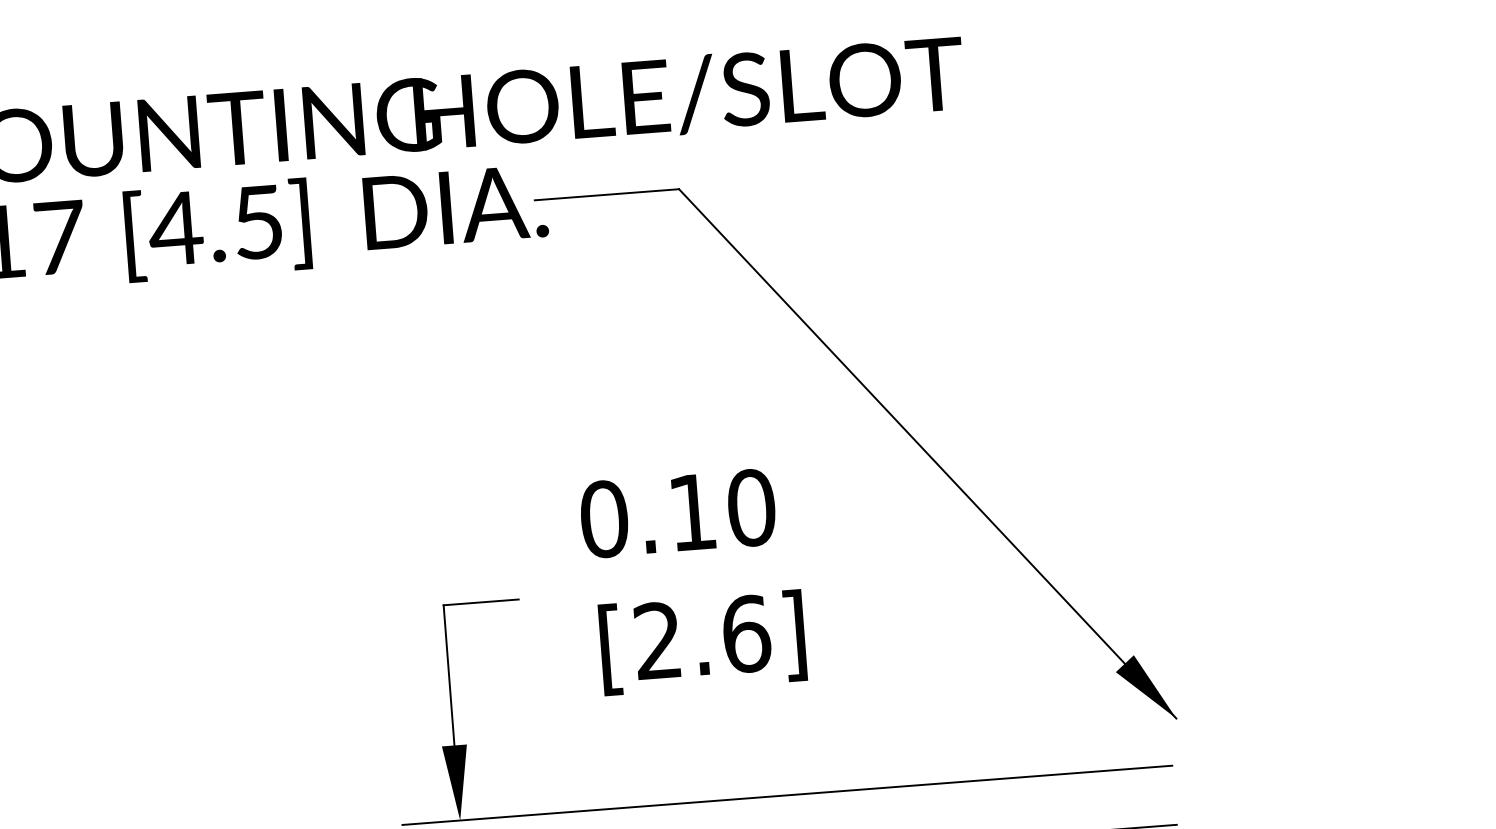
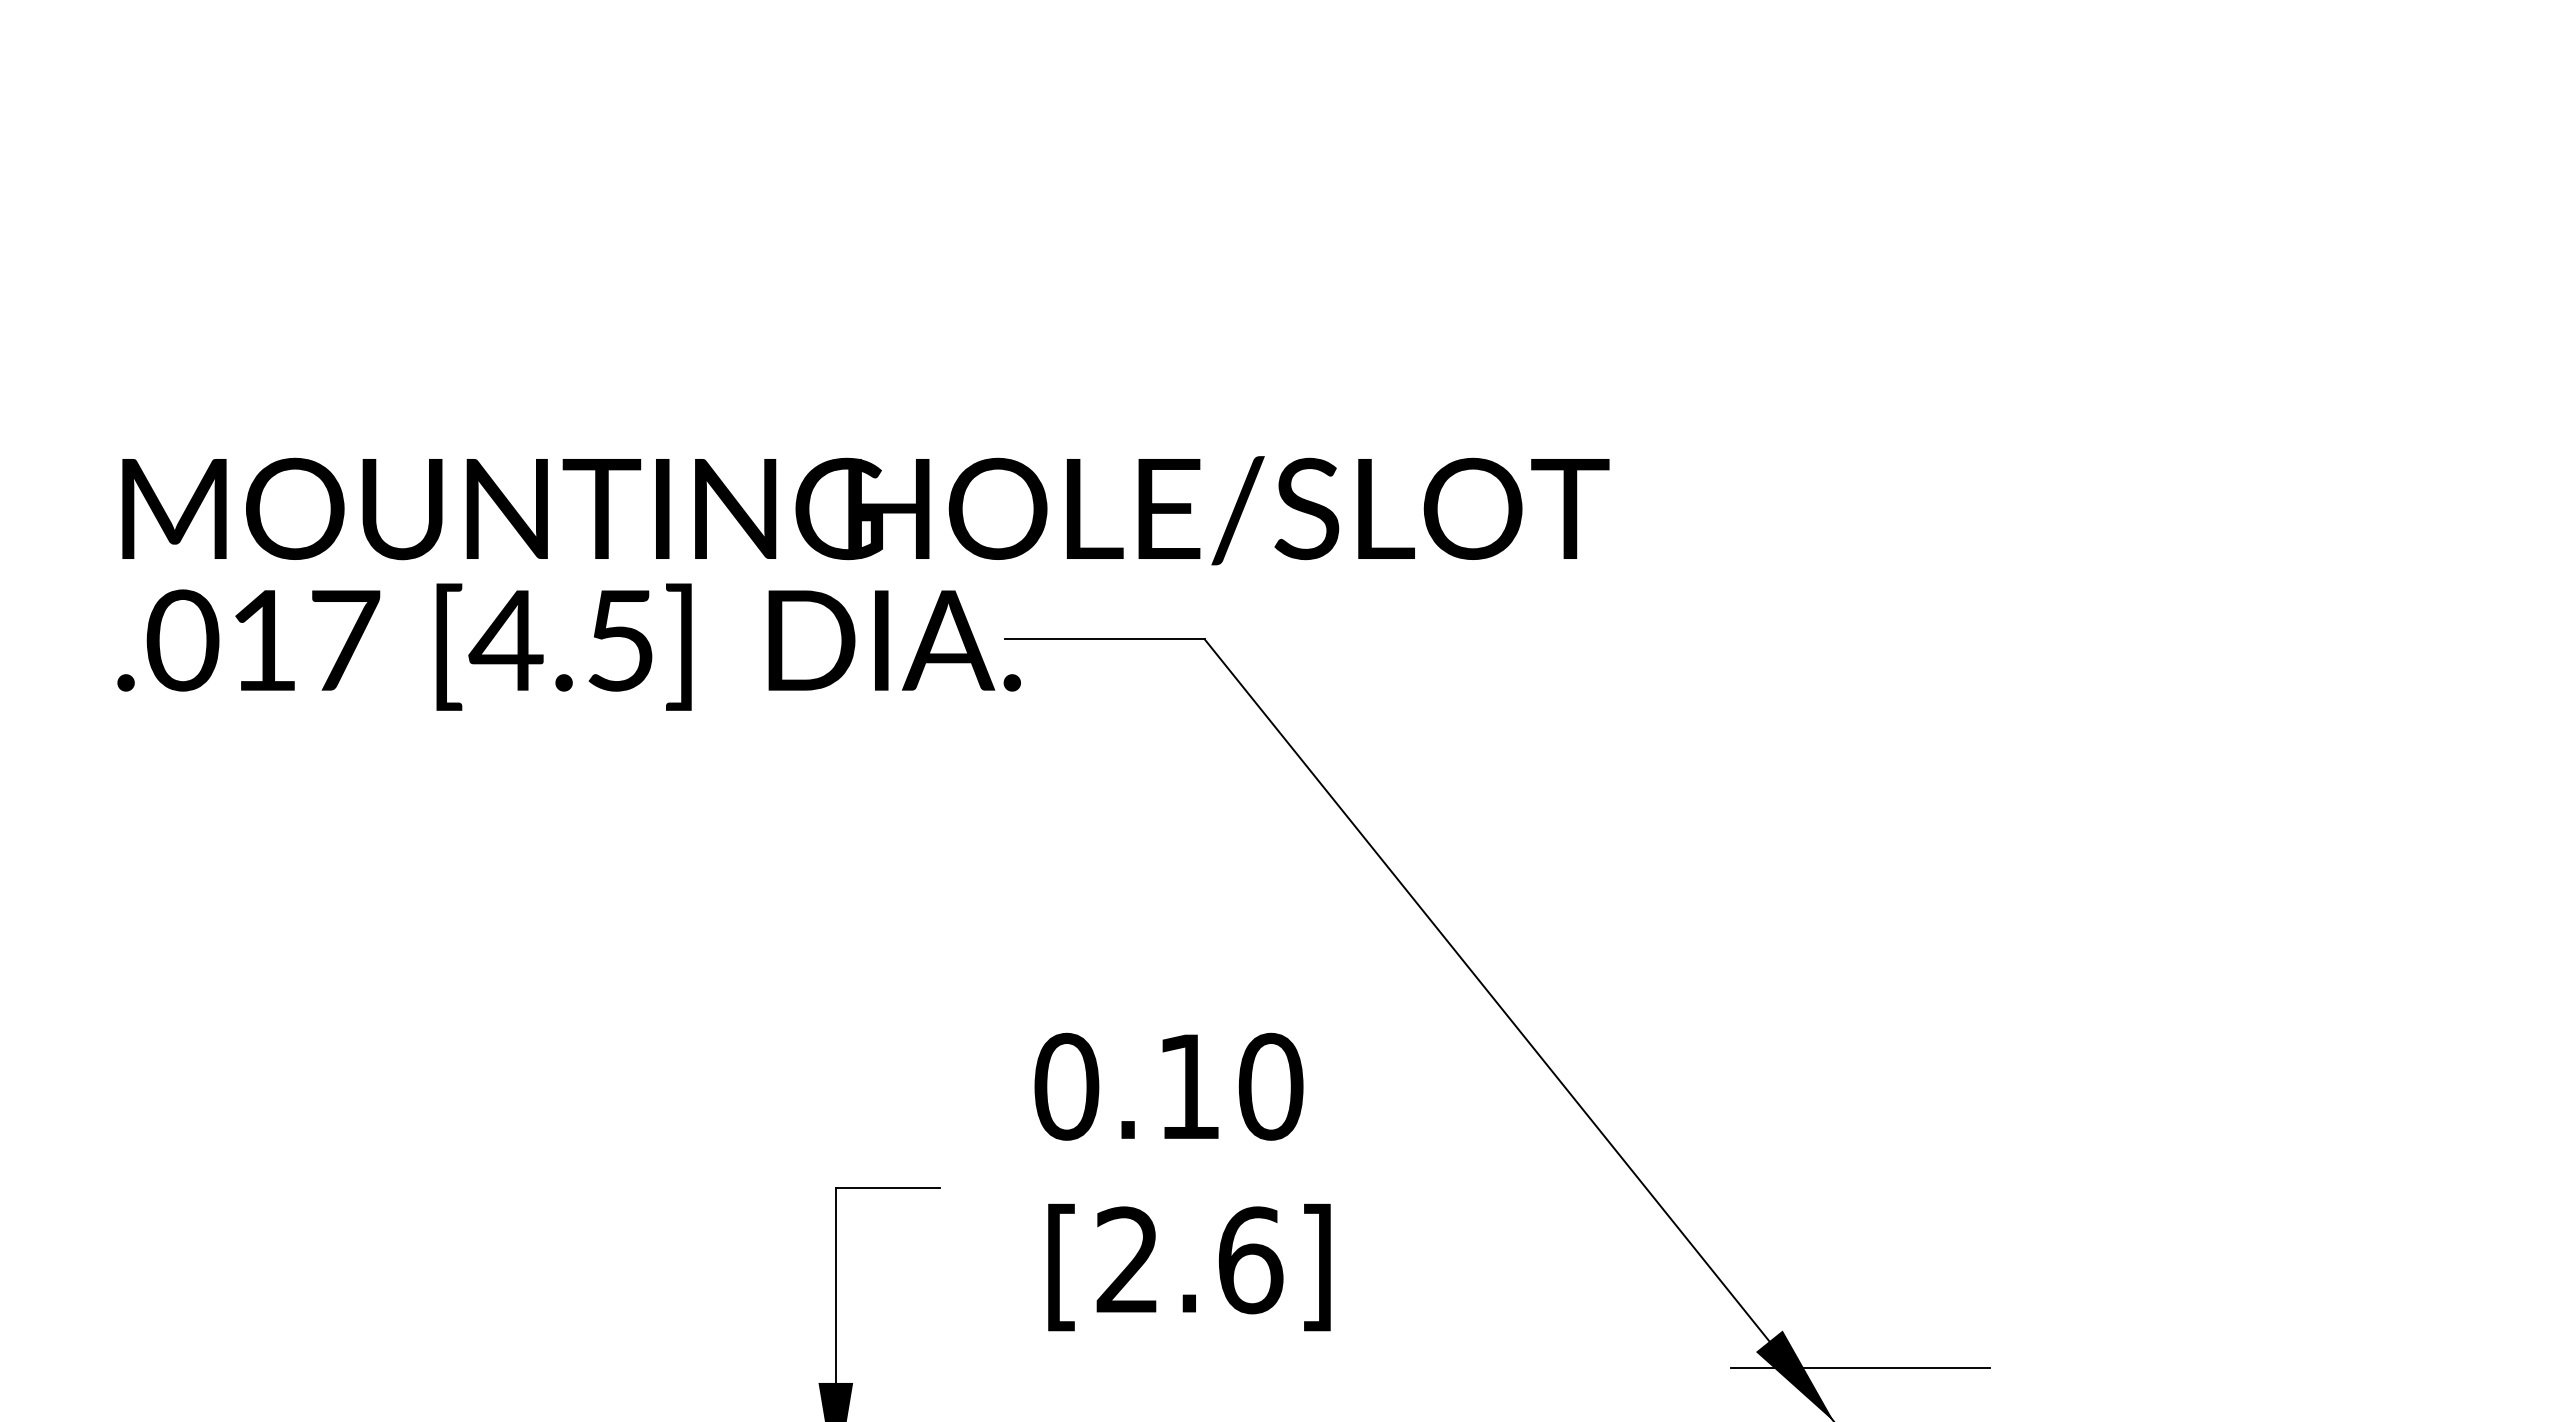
line: (1192, 677) -> (1860, 1367), added

